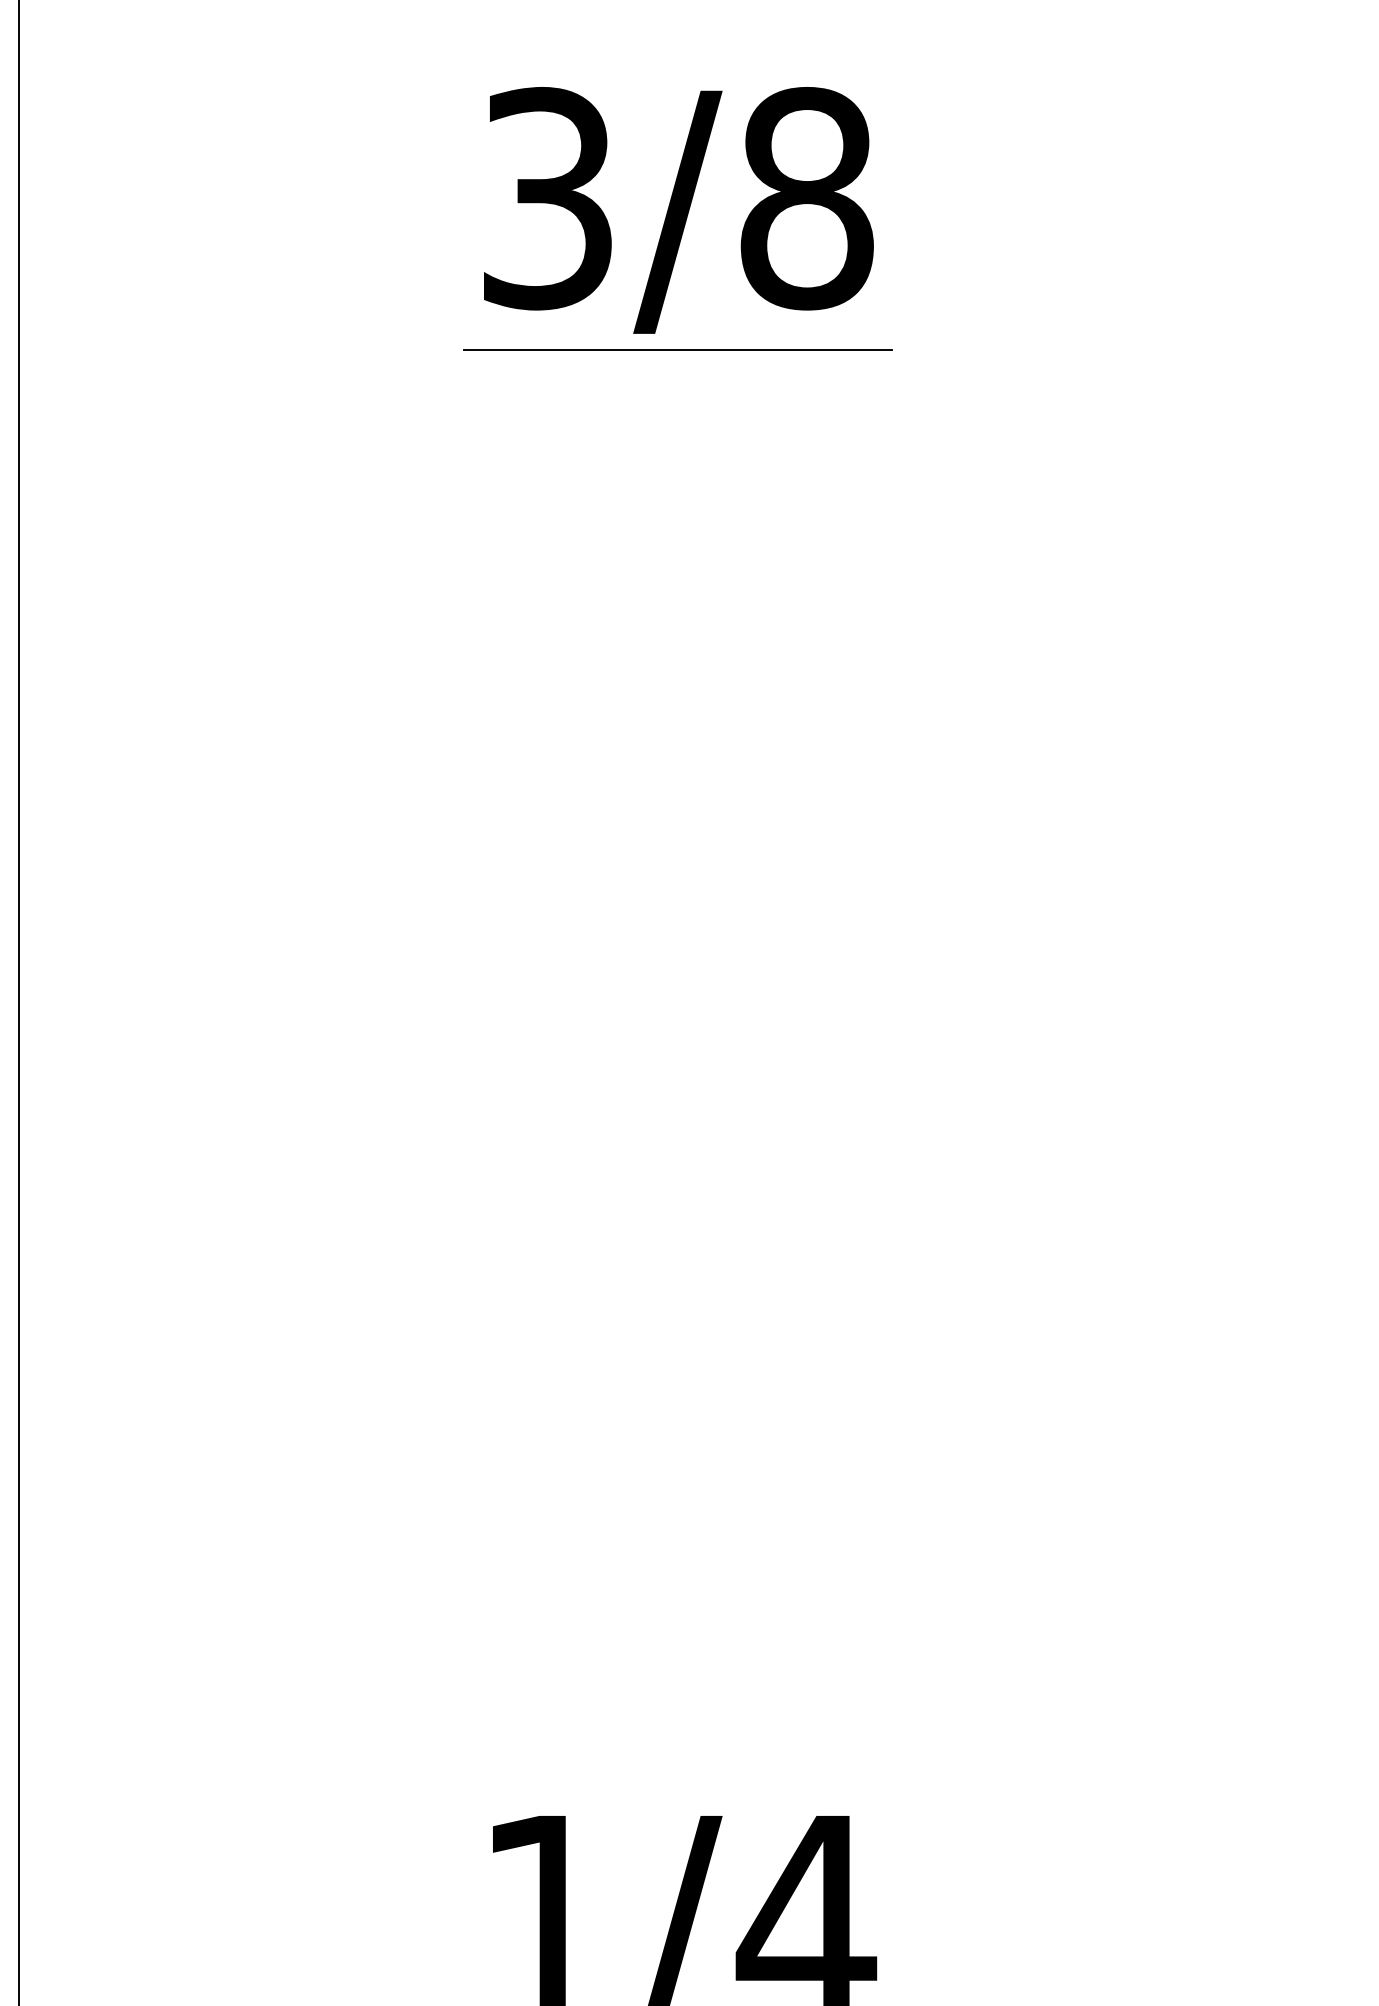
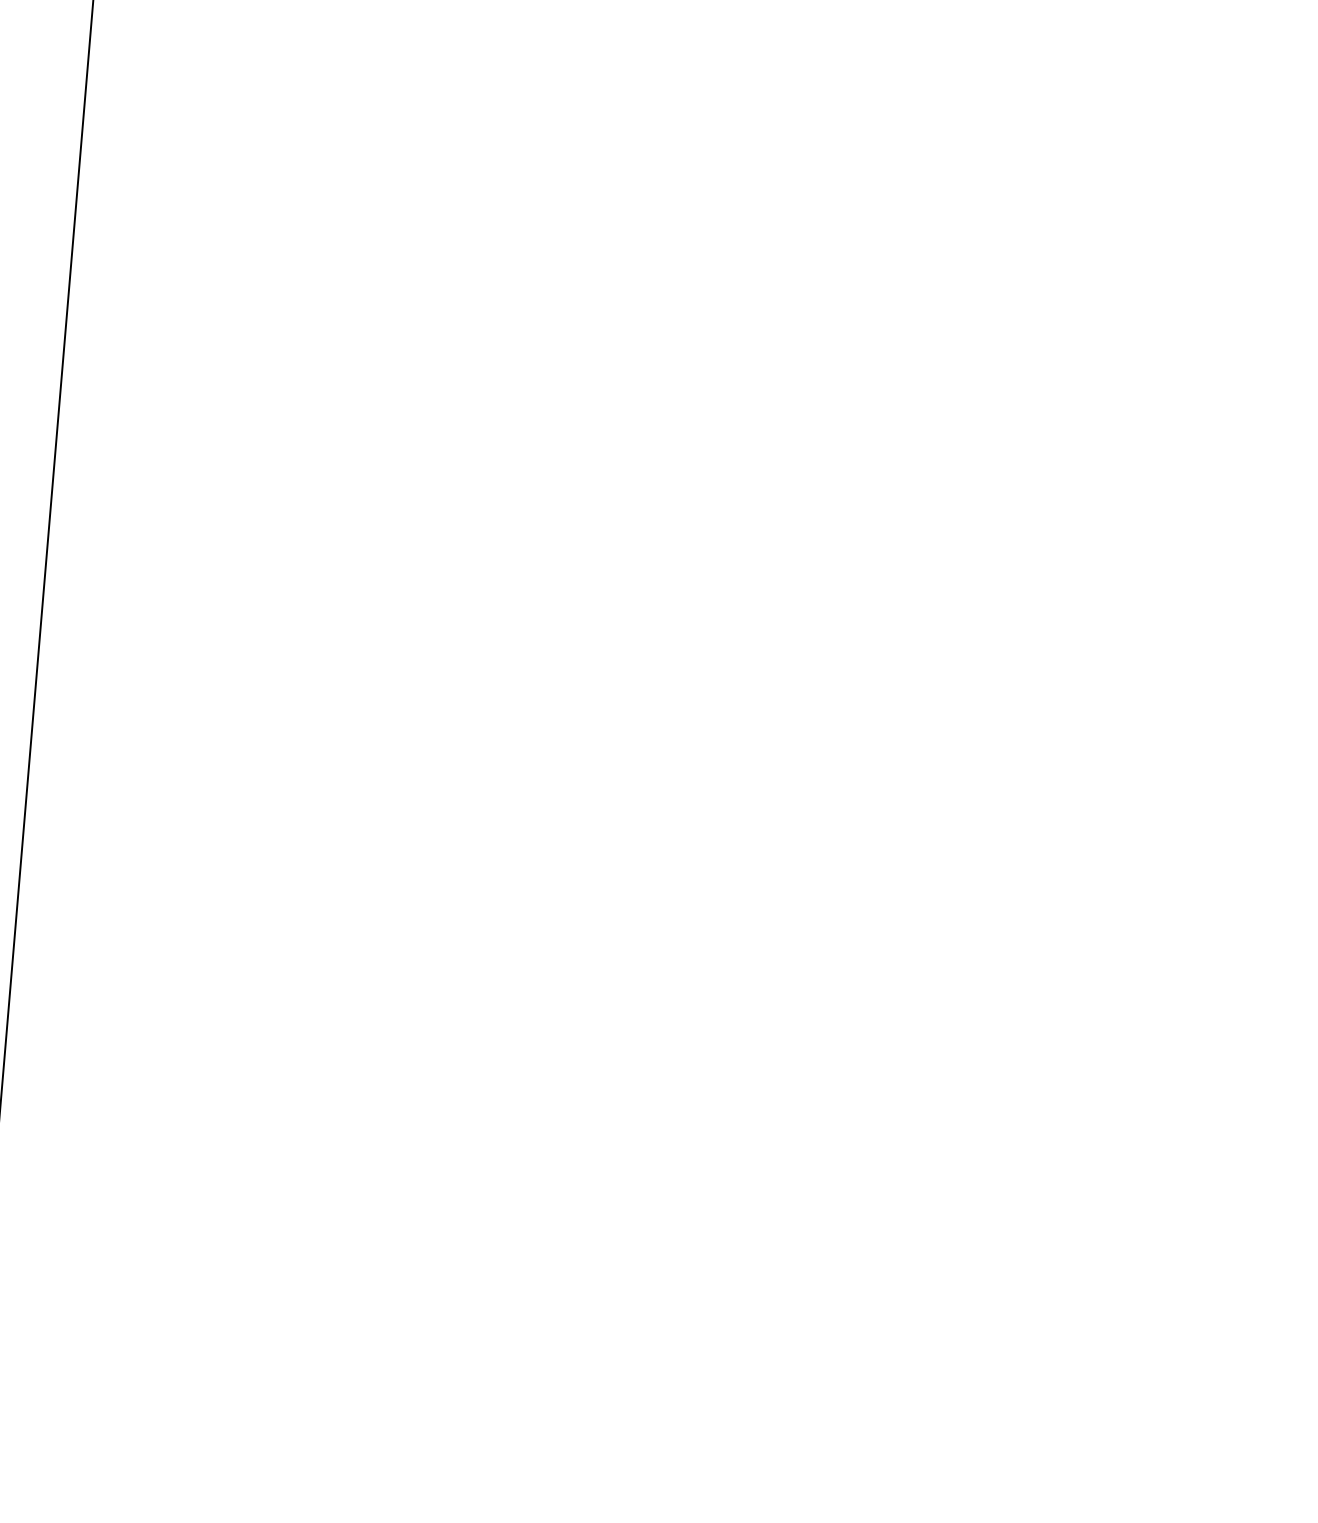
part: (677, 218) -> (703, 325), removed

